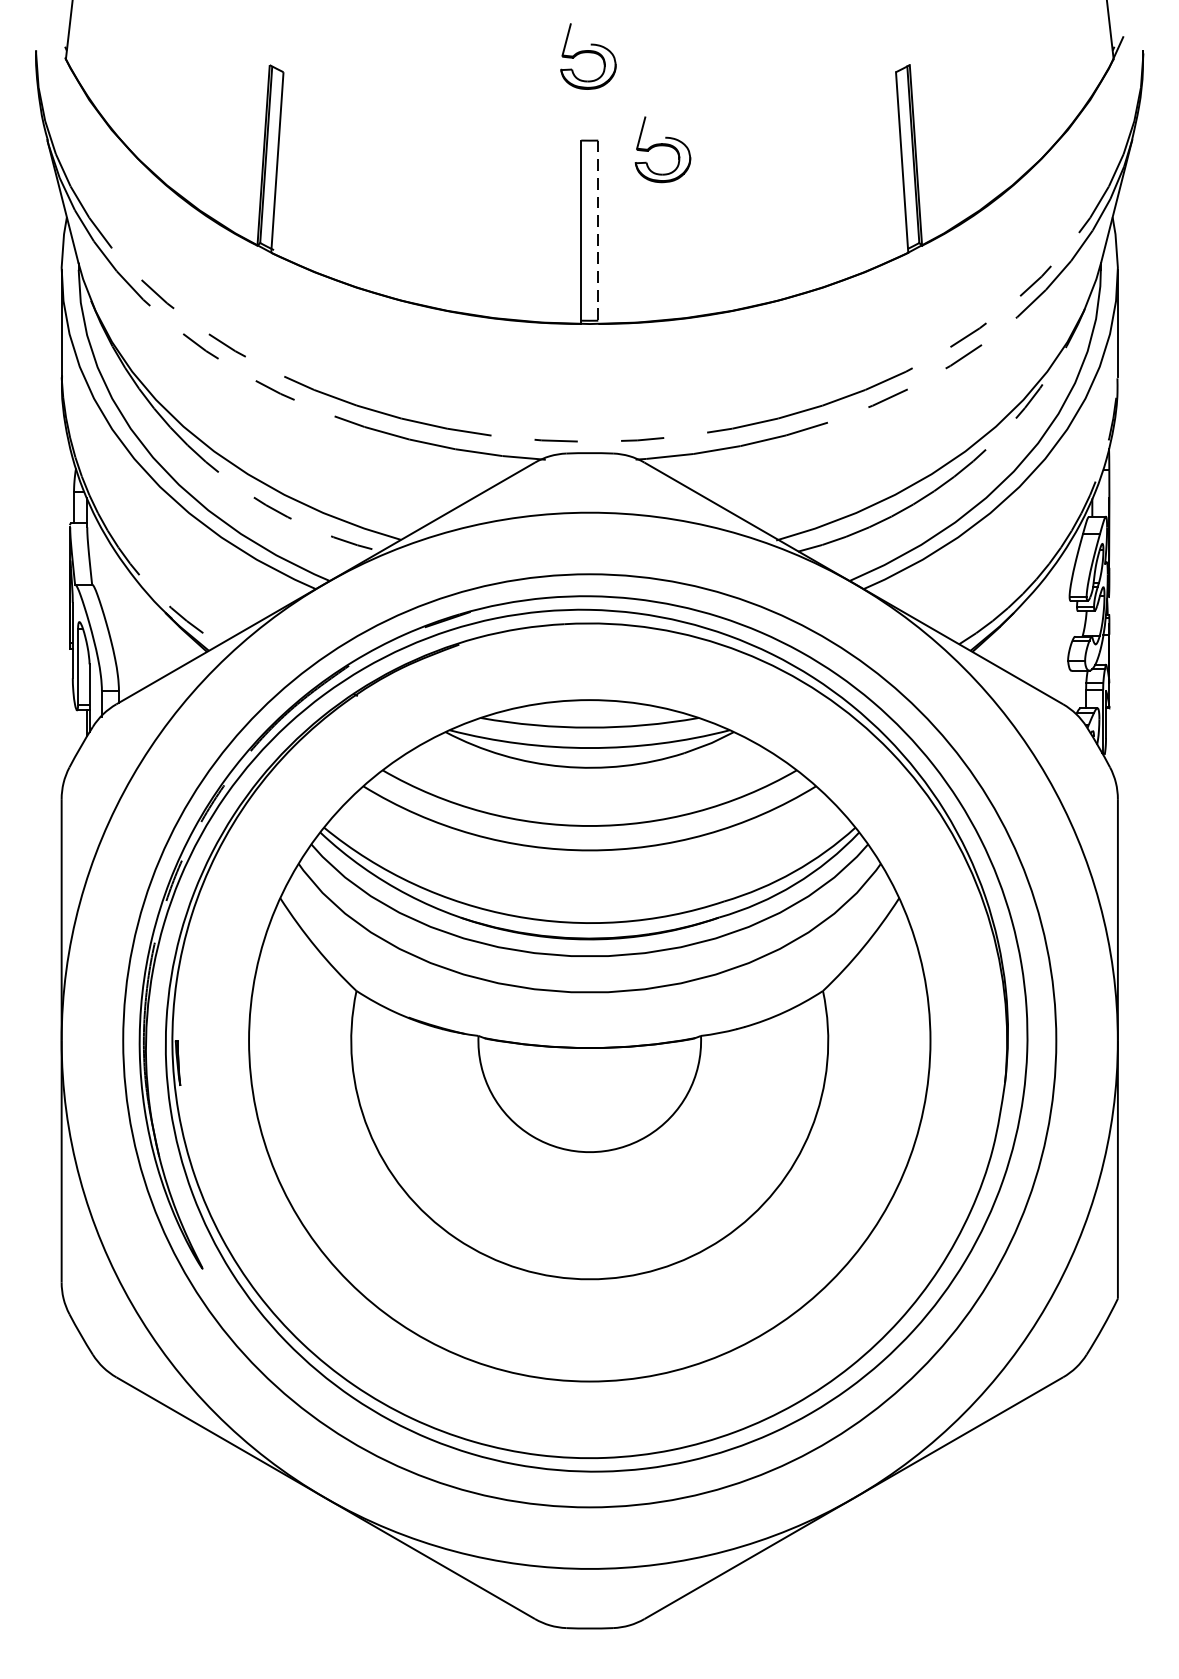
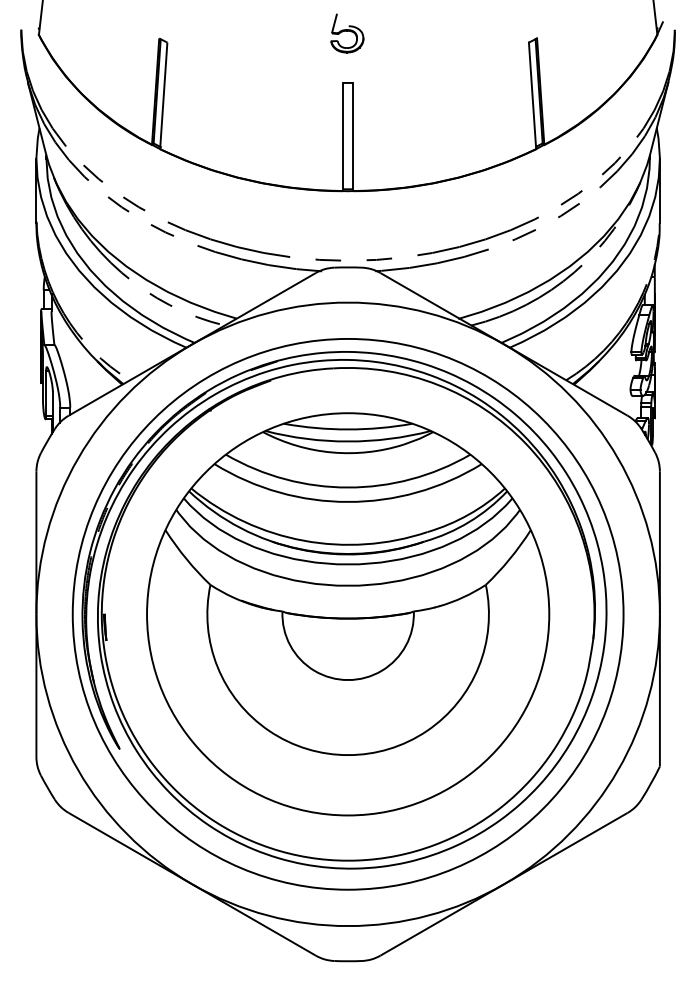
part: (663, 150) -> (391, 88), removed
line: (598, 233) -> (353, 137), dashed -> solid

